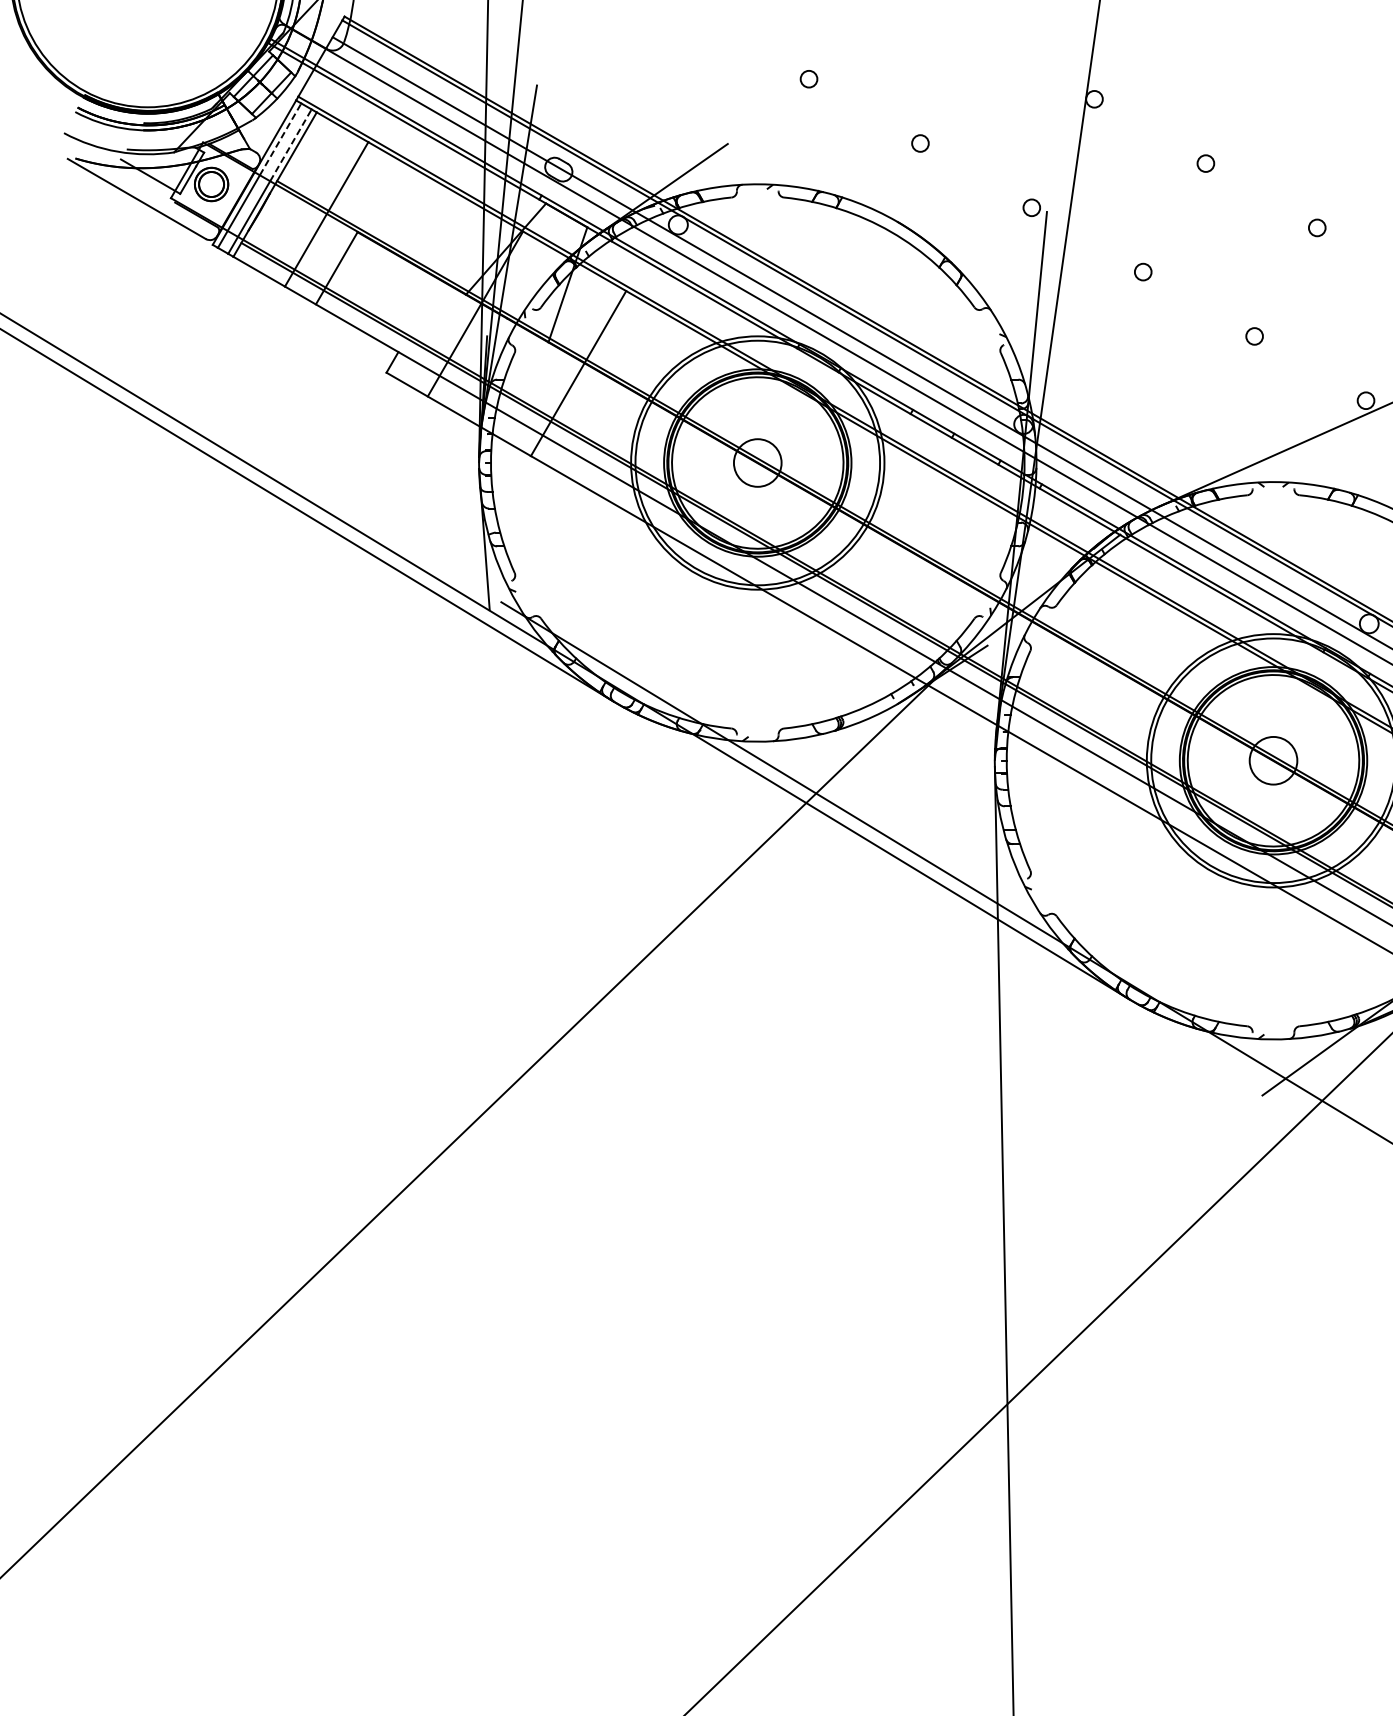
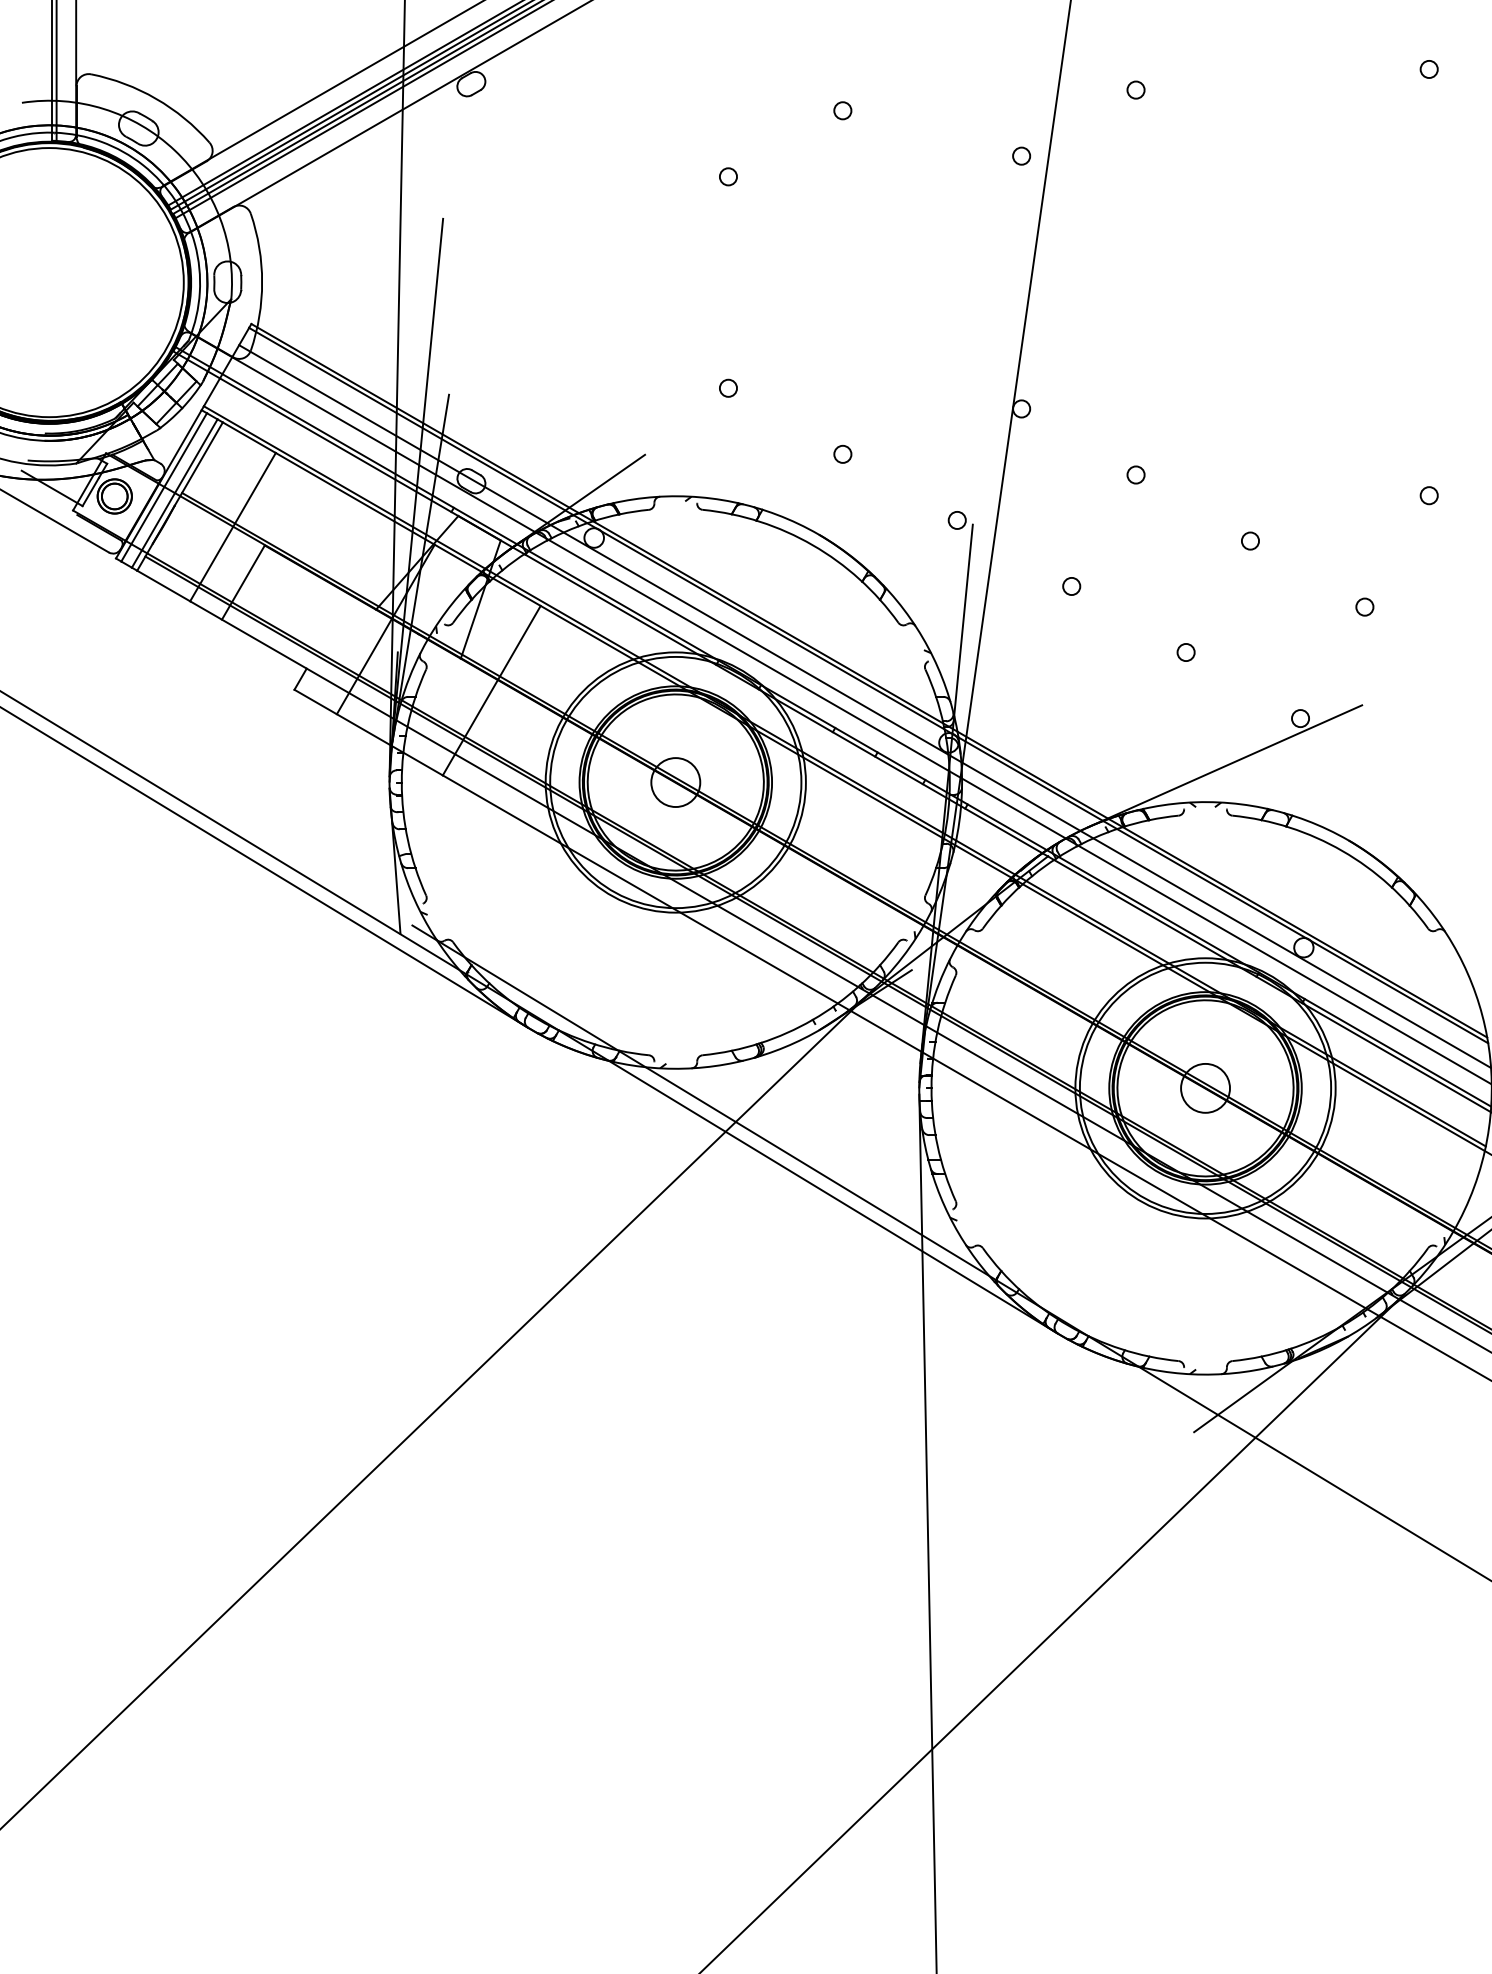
line: (280, 139) -> (185, 450), dashed -> solid
line: (291, 145) -> (196, 456), dashed -> solid

